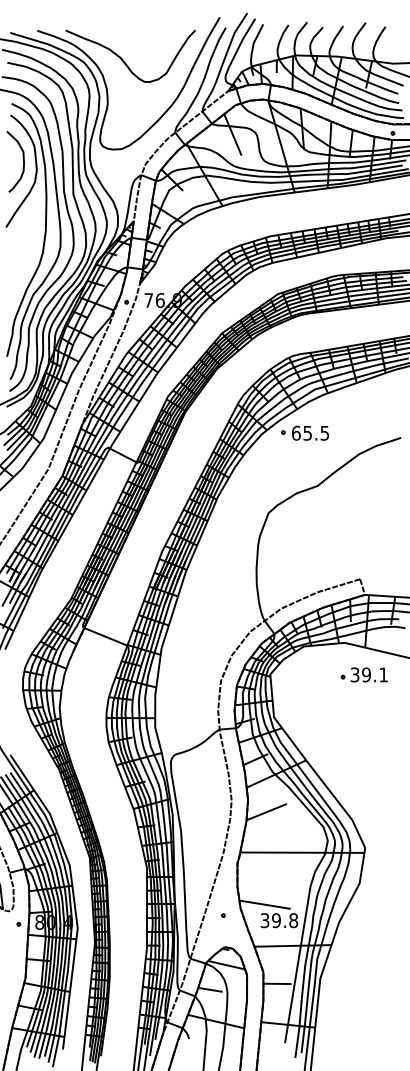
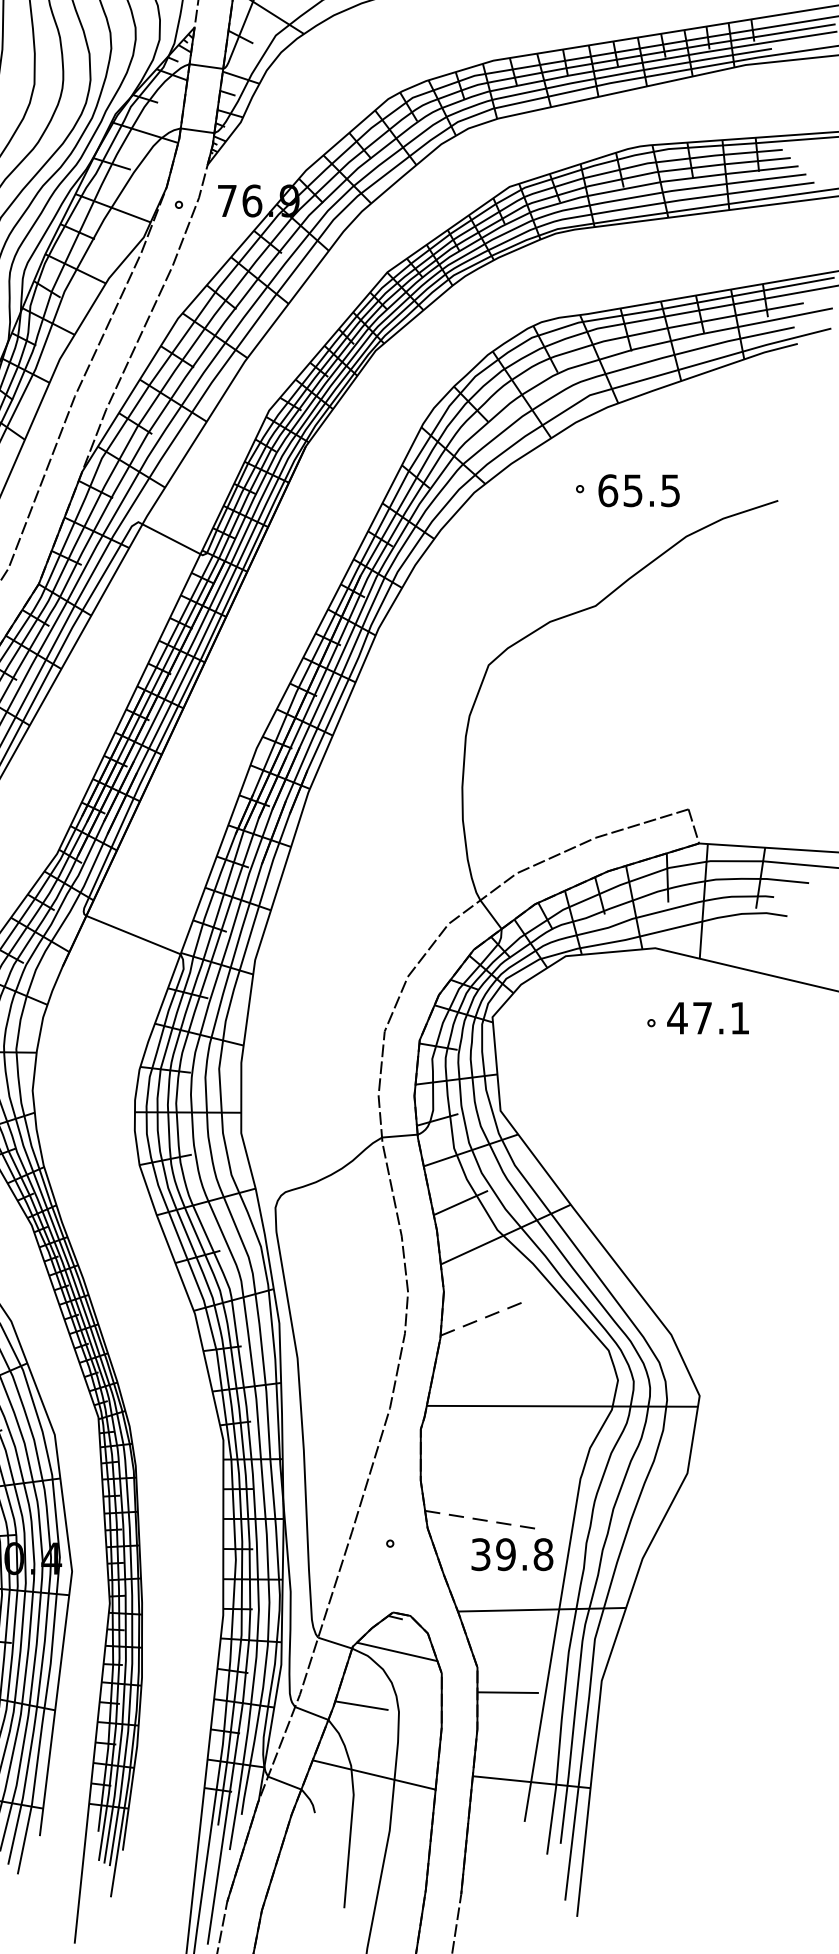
part: (304, 432) -> (626, 489), moved
text: (360, 674) -> (689, 1017), 39.1 -> 47.1
line: (266, 812) -> (484, 1318), solid -> dashed
line: (265, 904) -> (481, 1519), solid -> dashed

